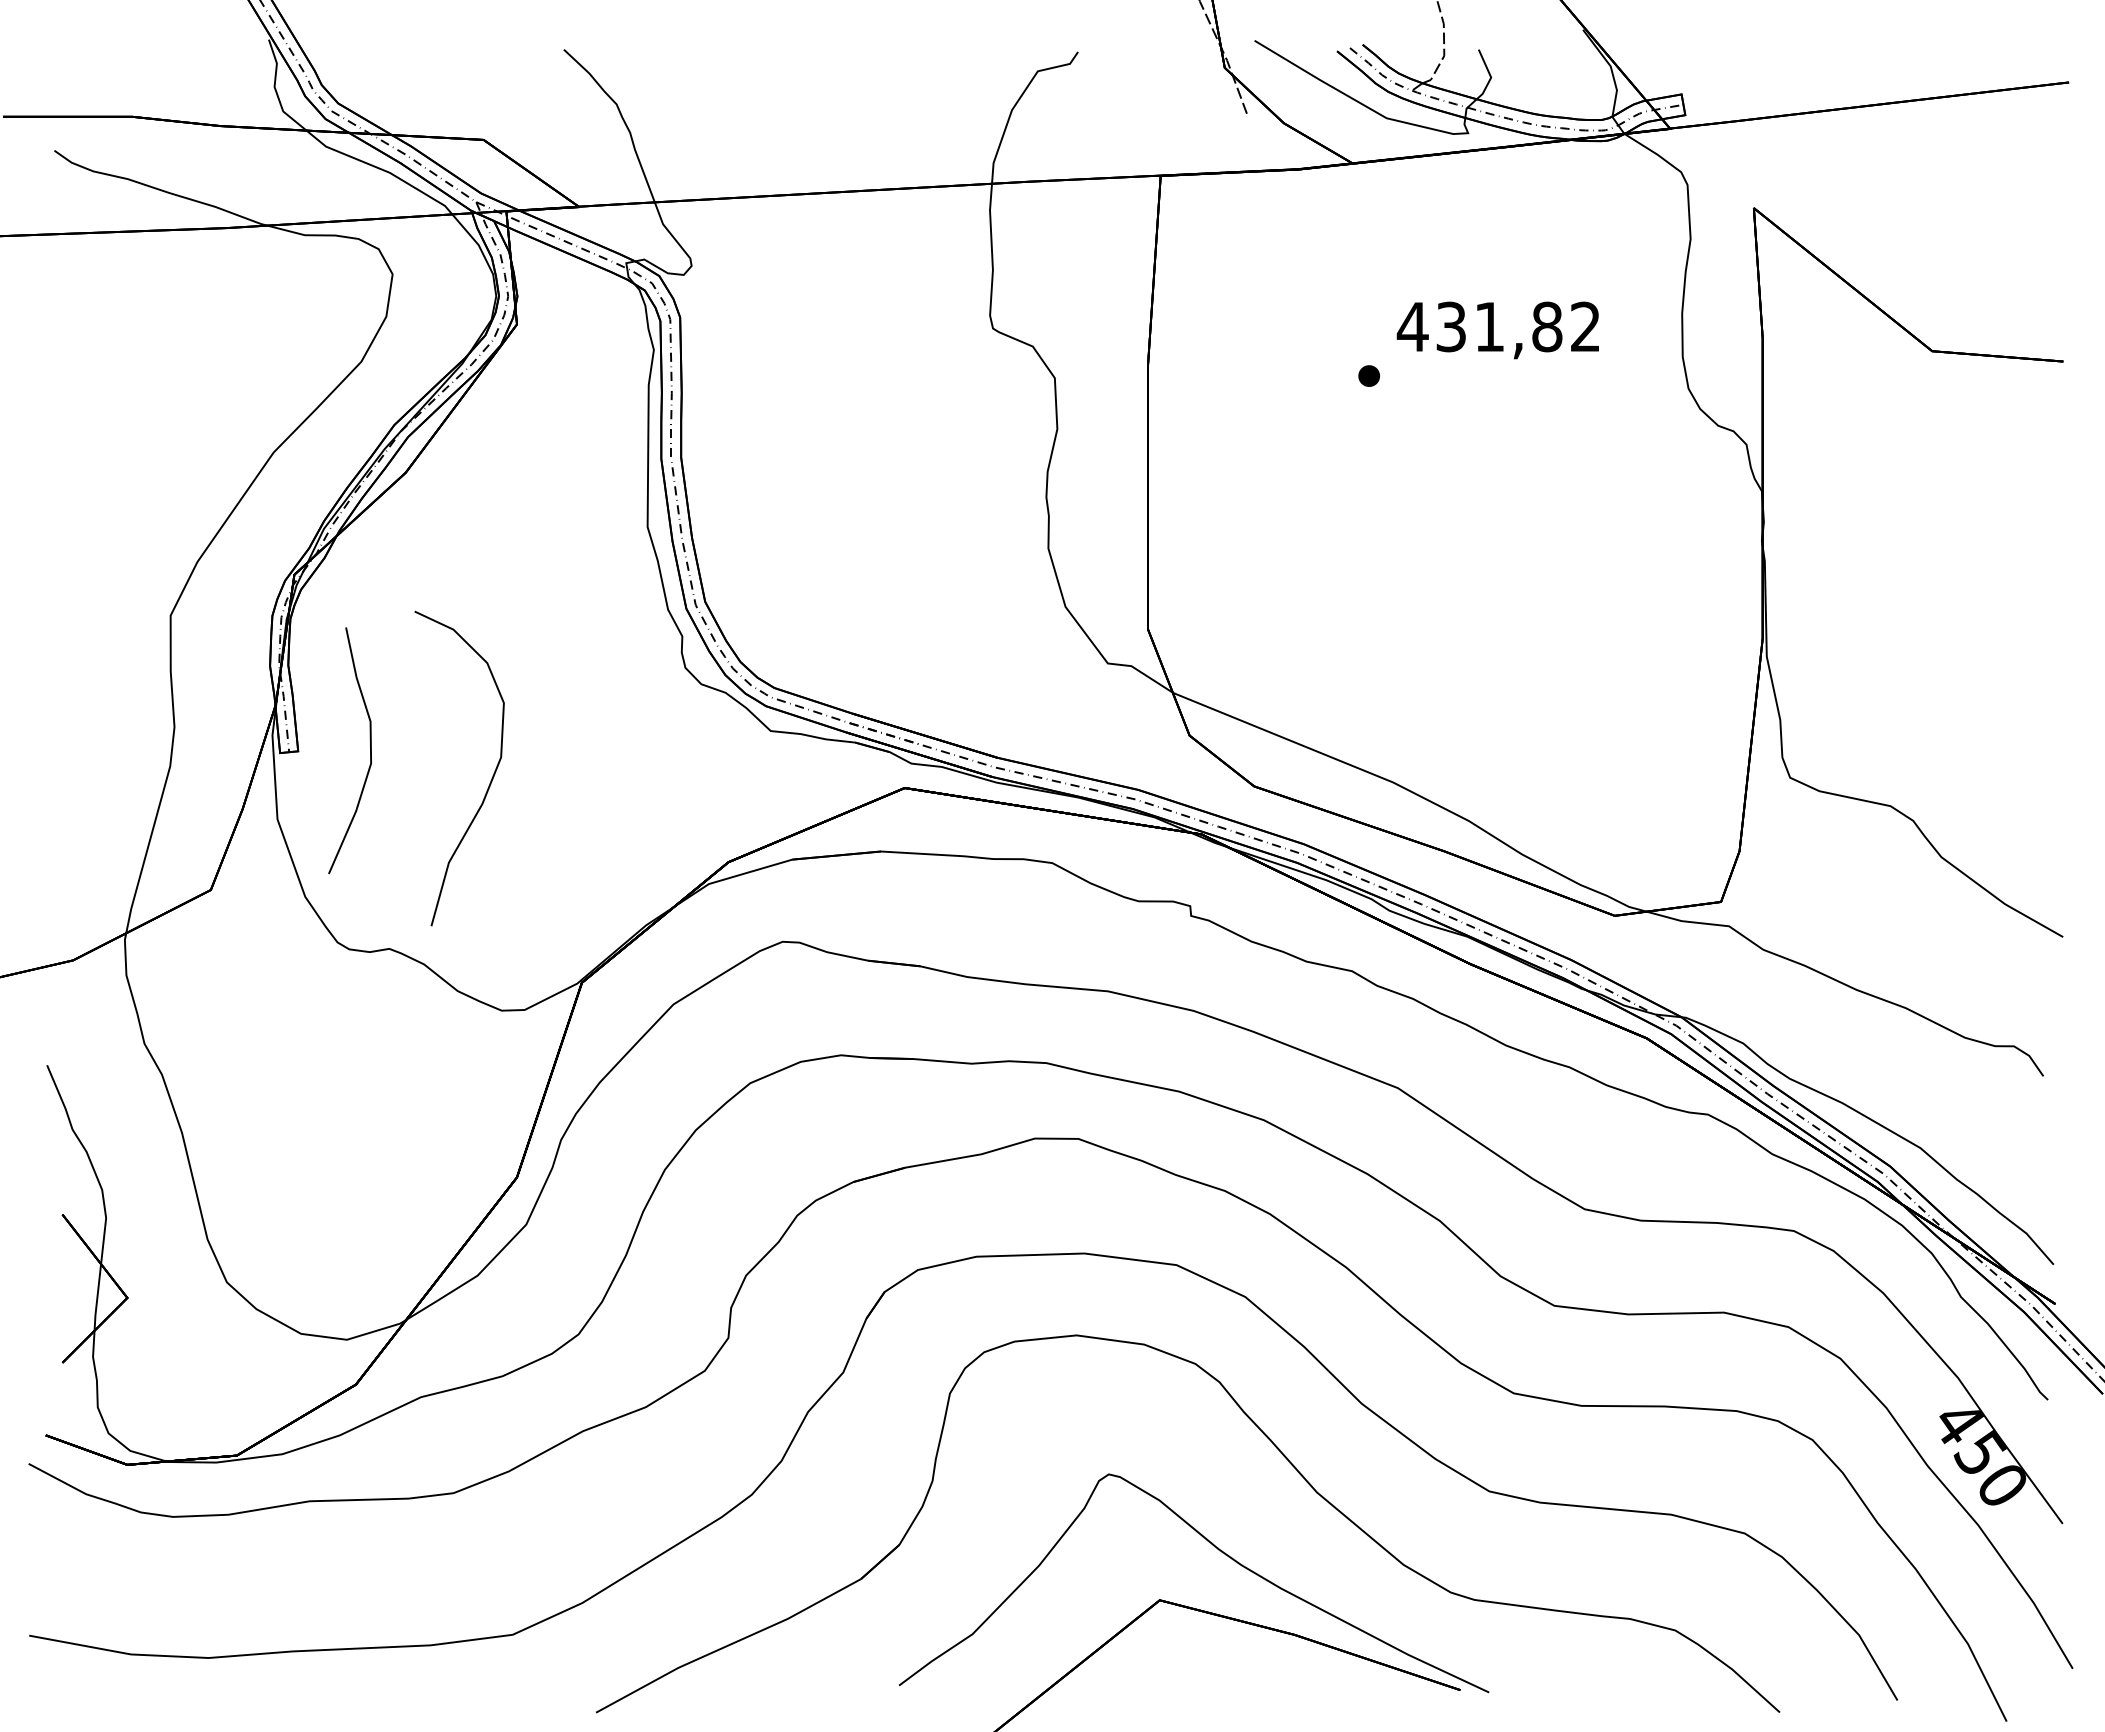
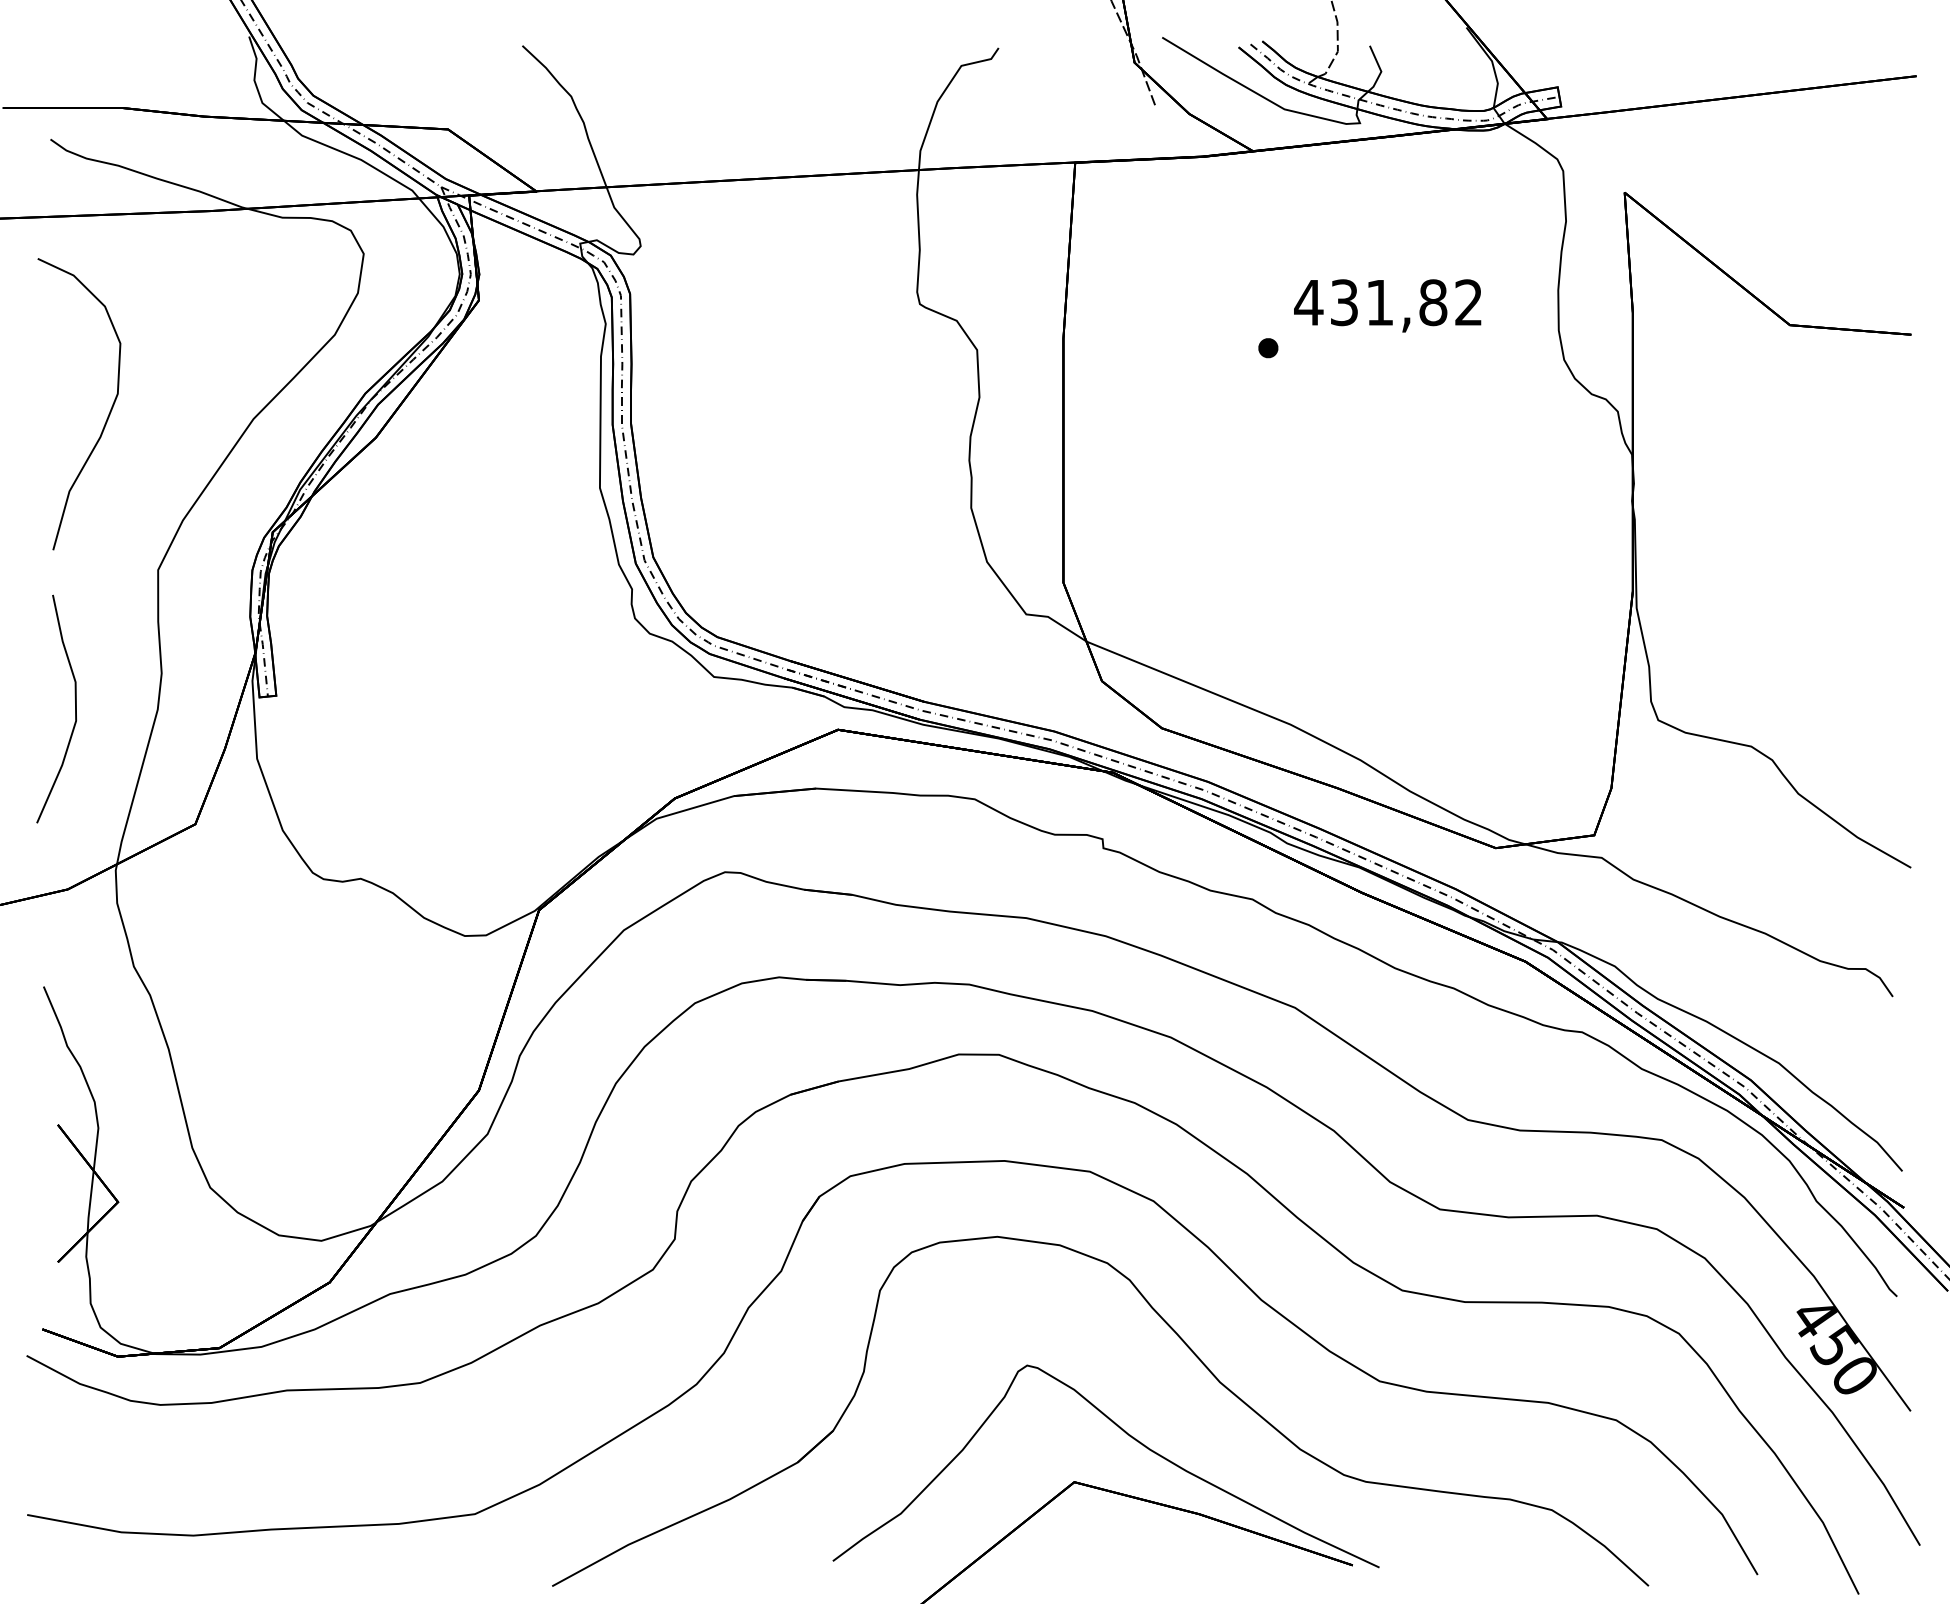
curve: (370, 750) -> (75, 708), moved
curve: (490, 780) -> (107, 415), moved

